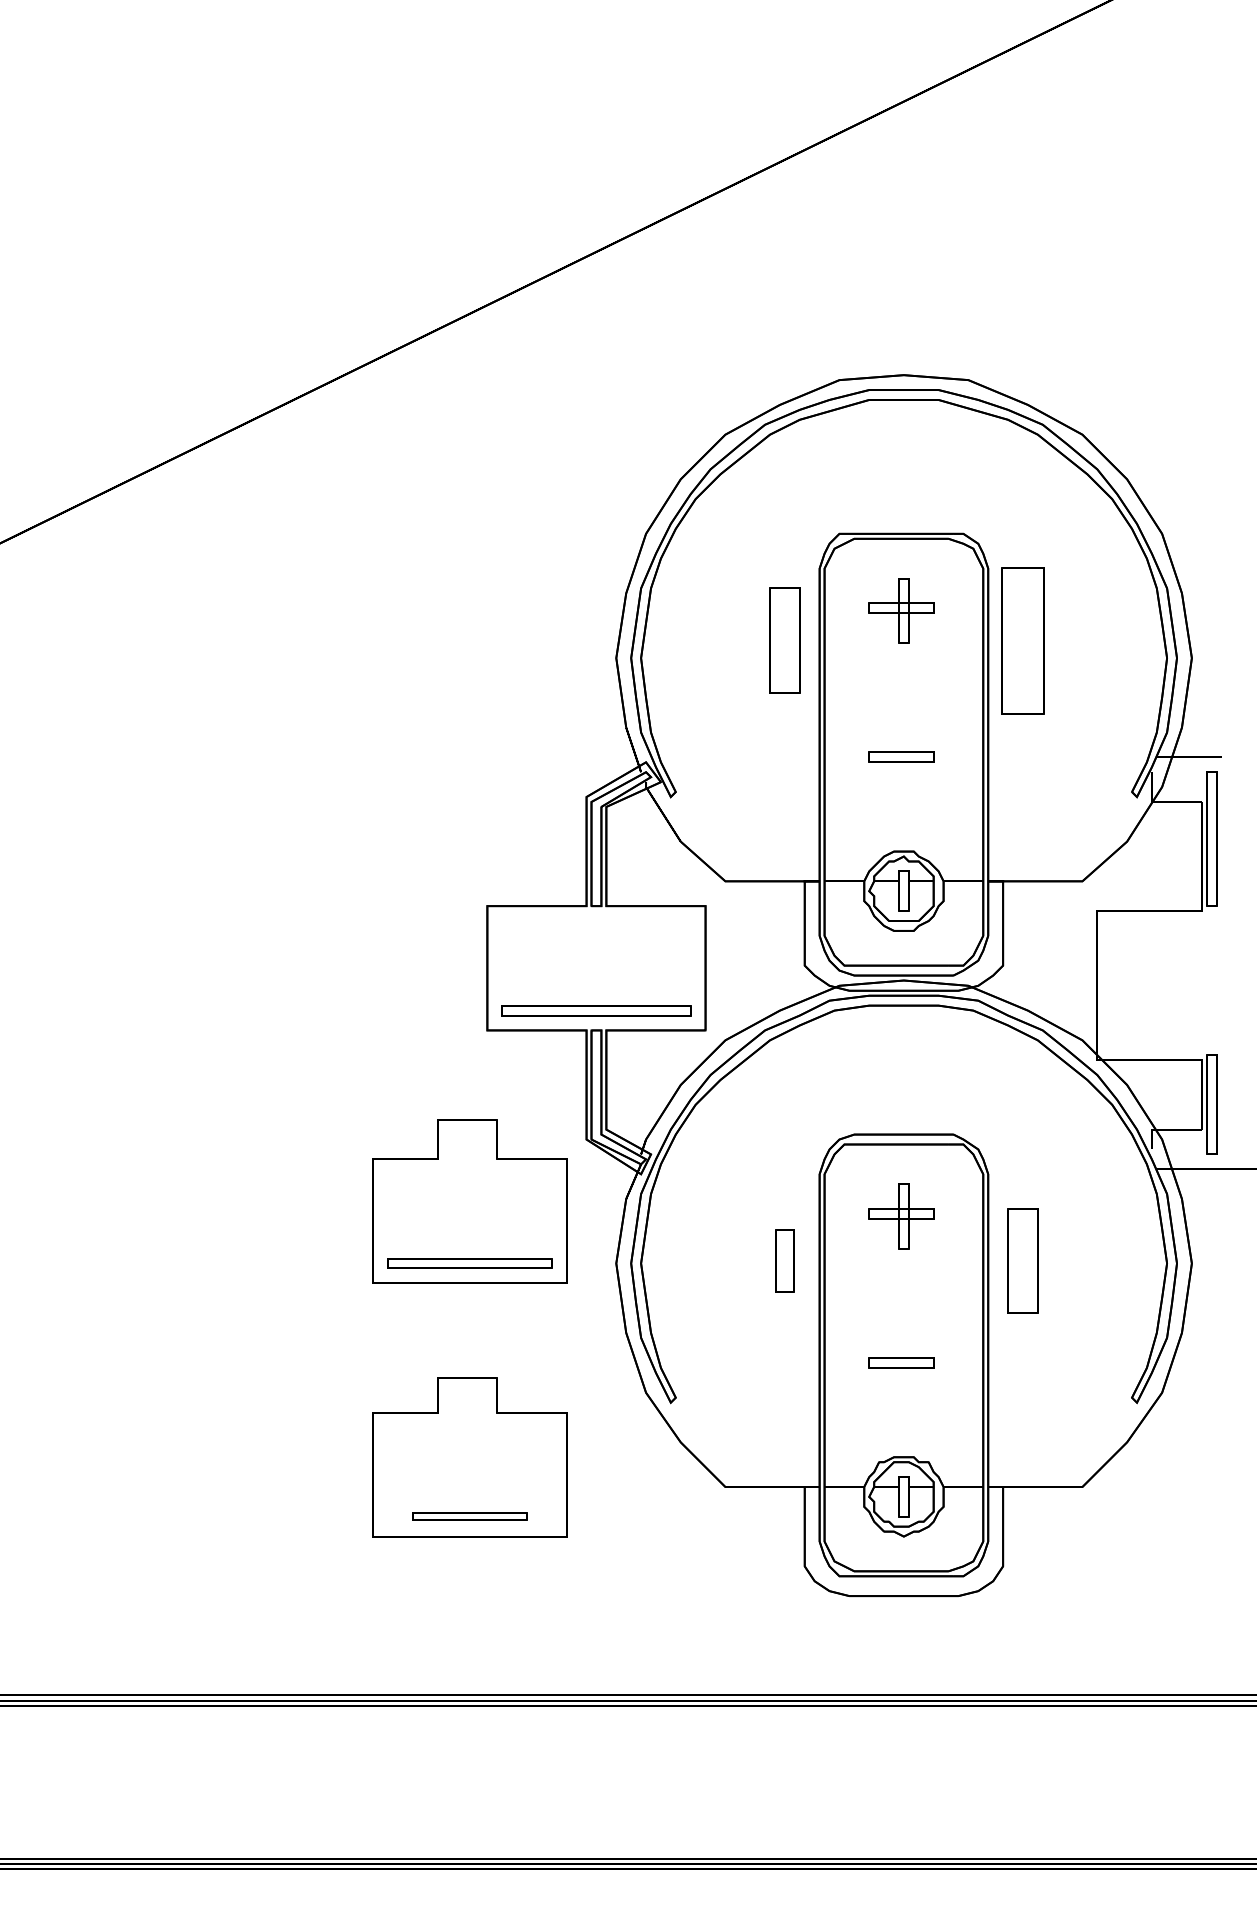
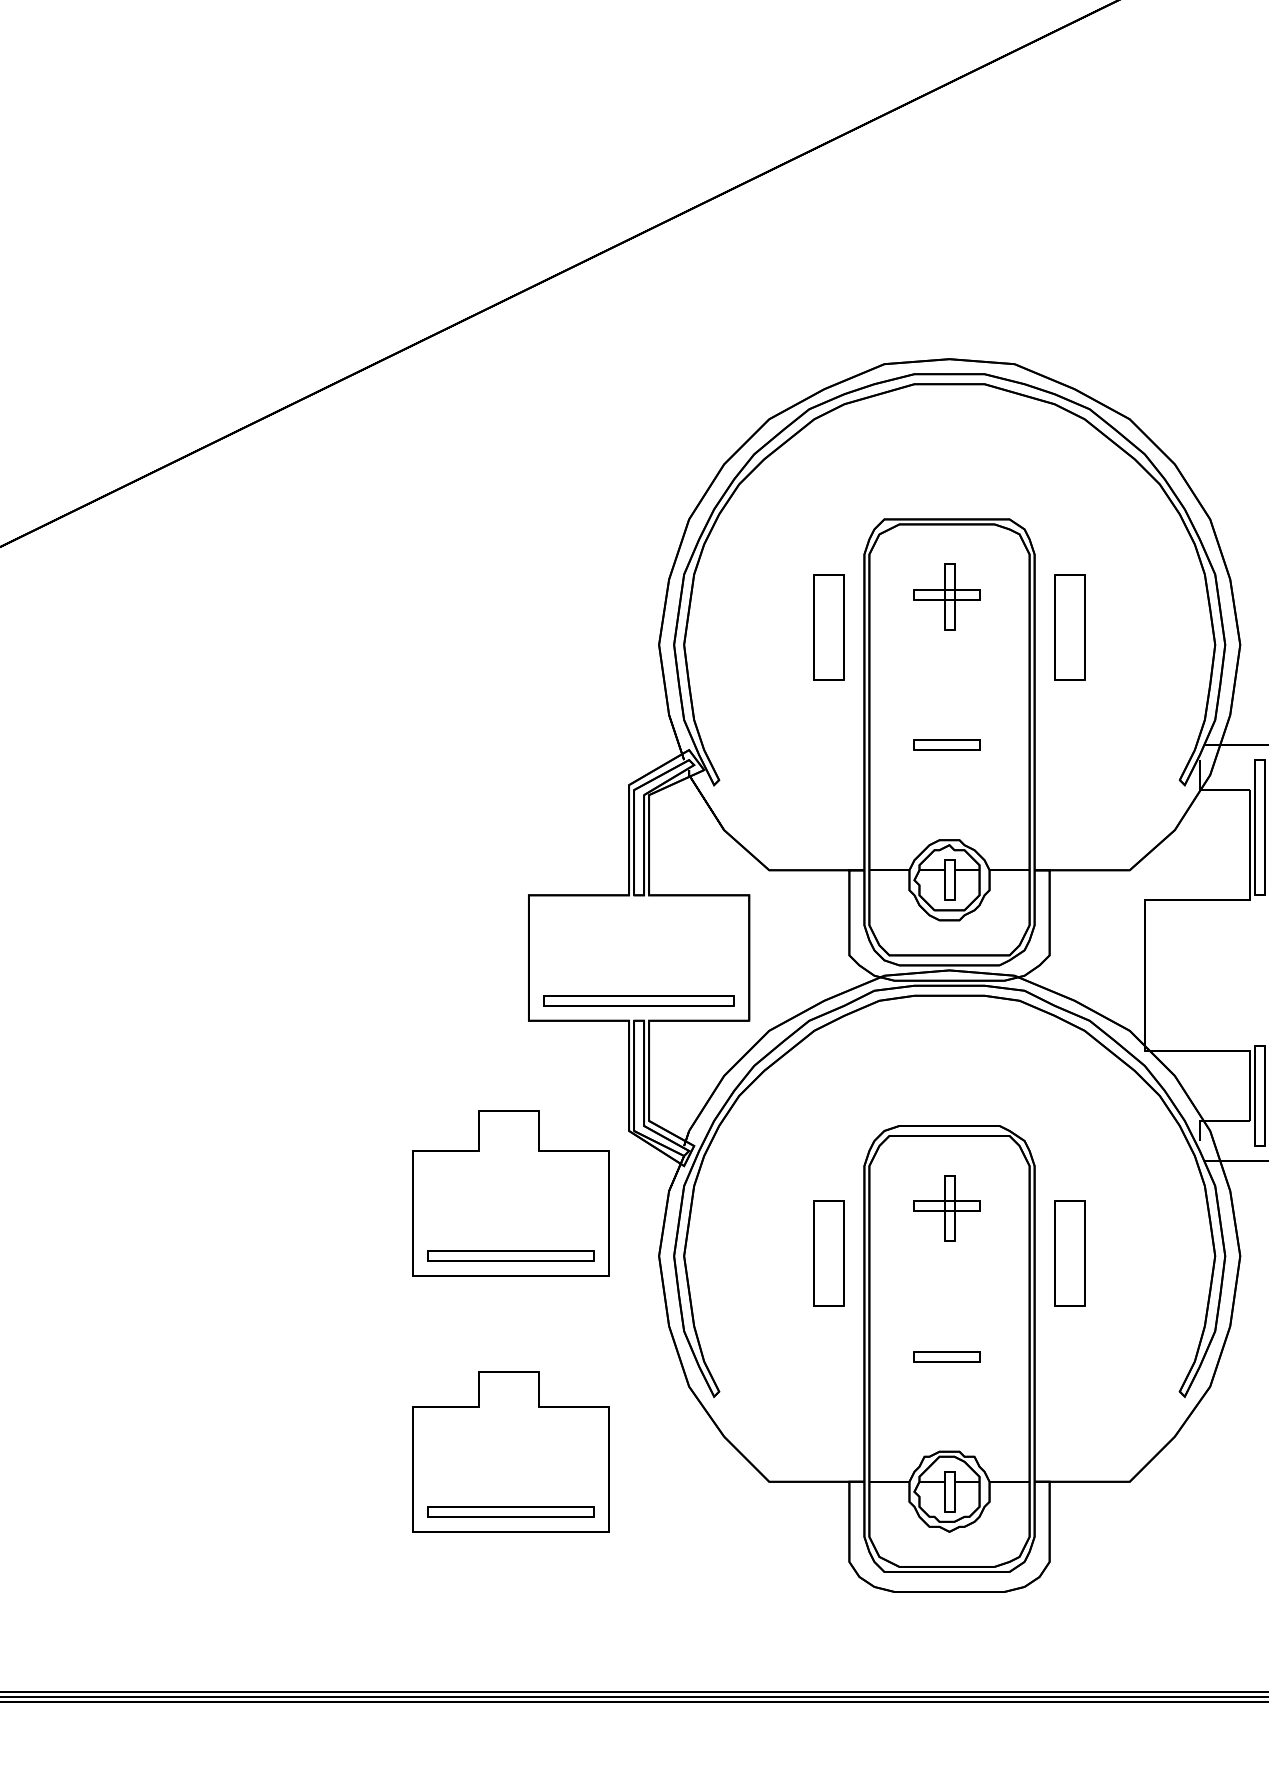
part: (1022, 640) -> (1069, 627), size x0.71
part: (784, 1260) -> (828, 1253), size x1.67
part: (469, 1516) -> (510, 1511), size x1.43

